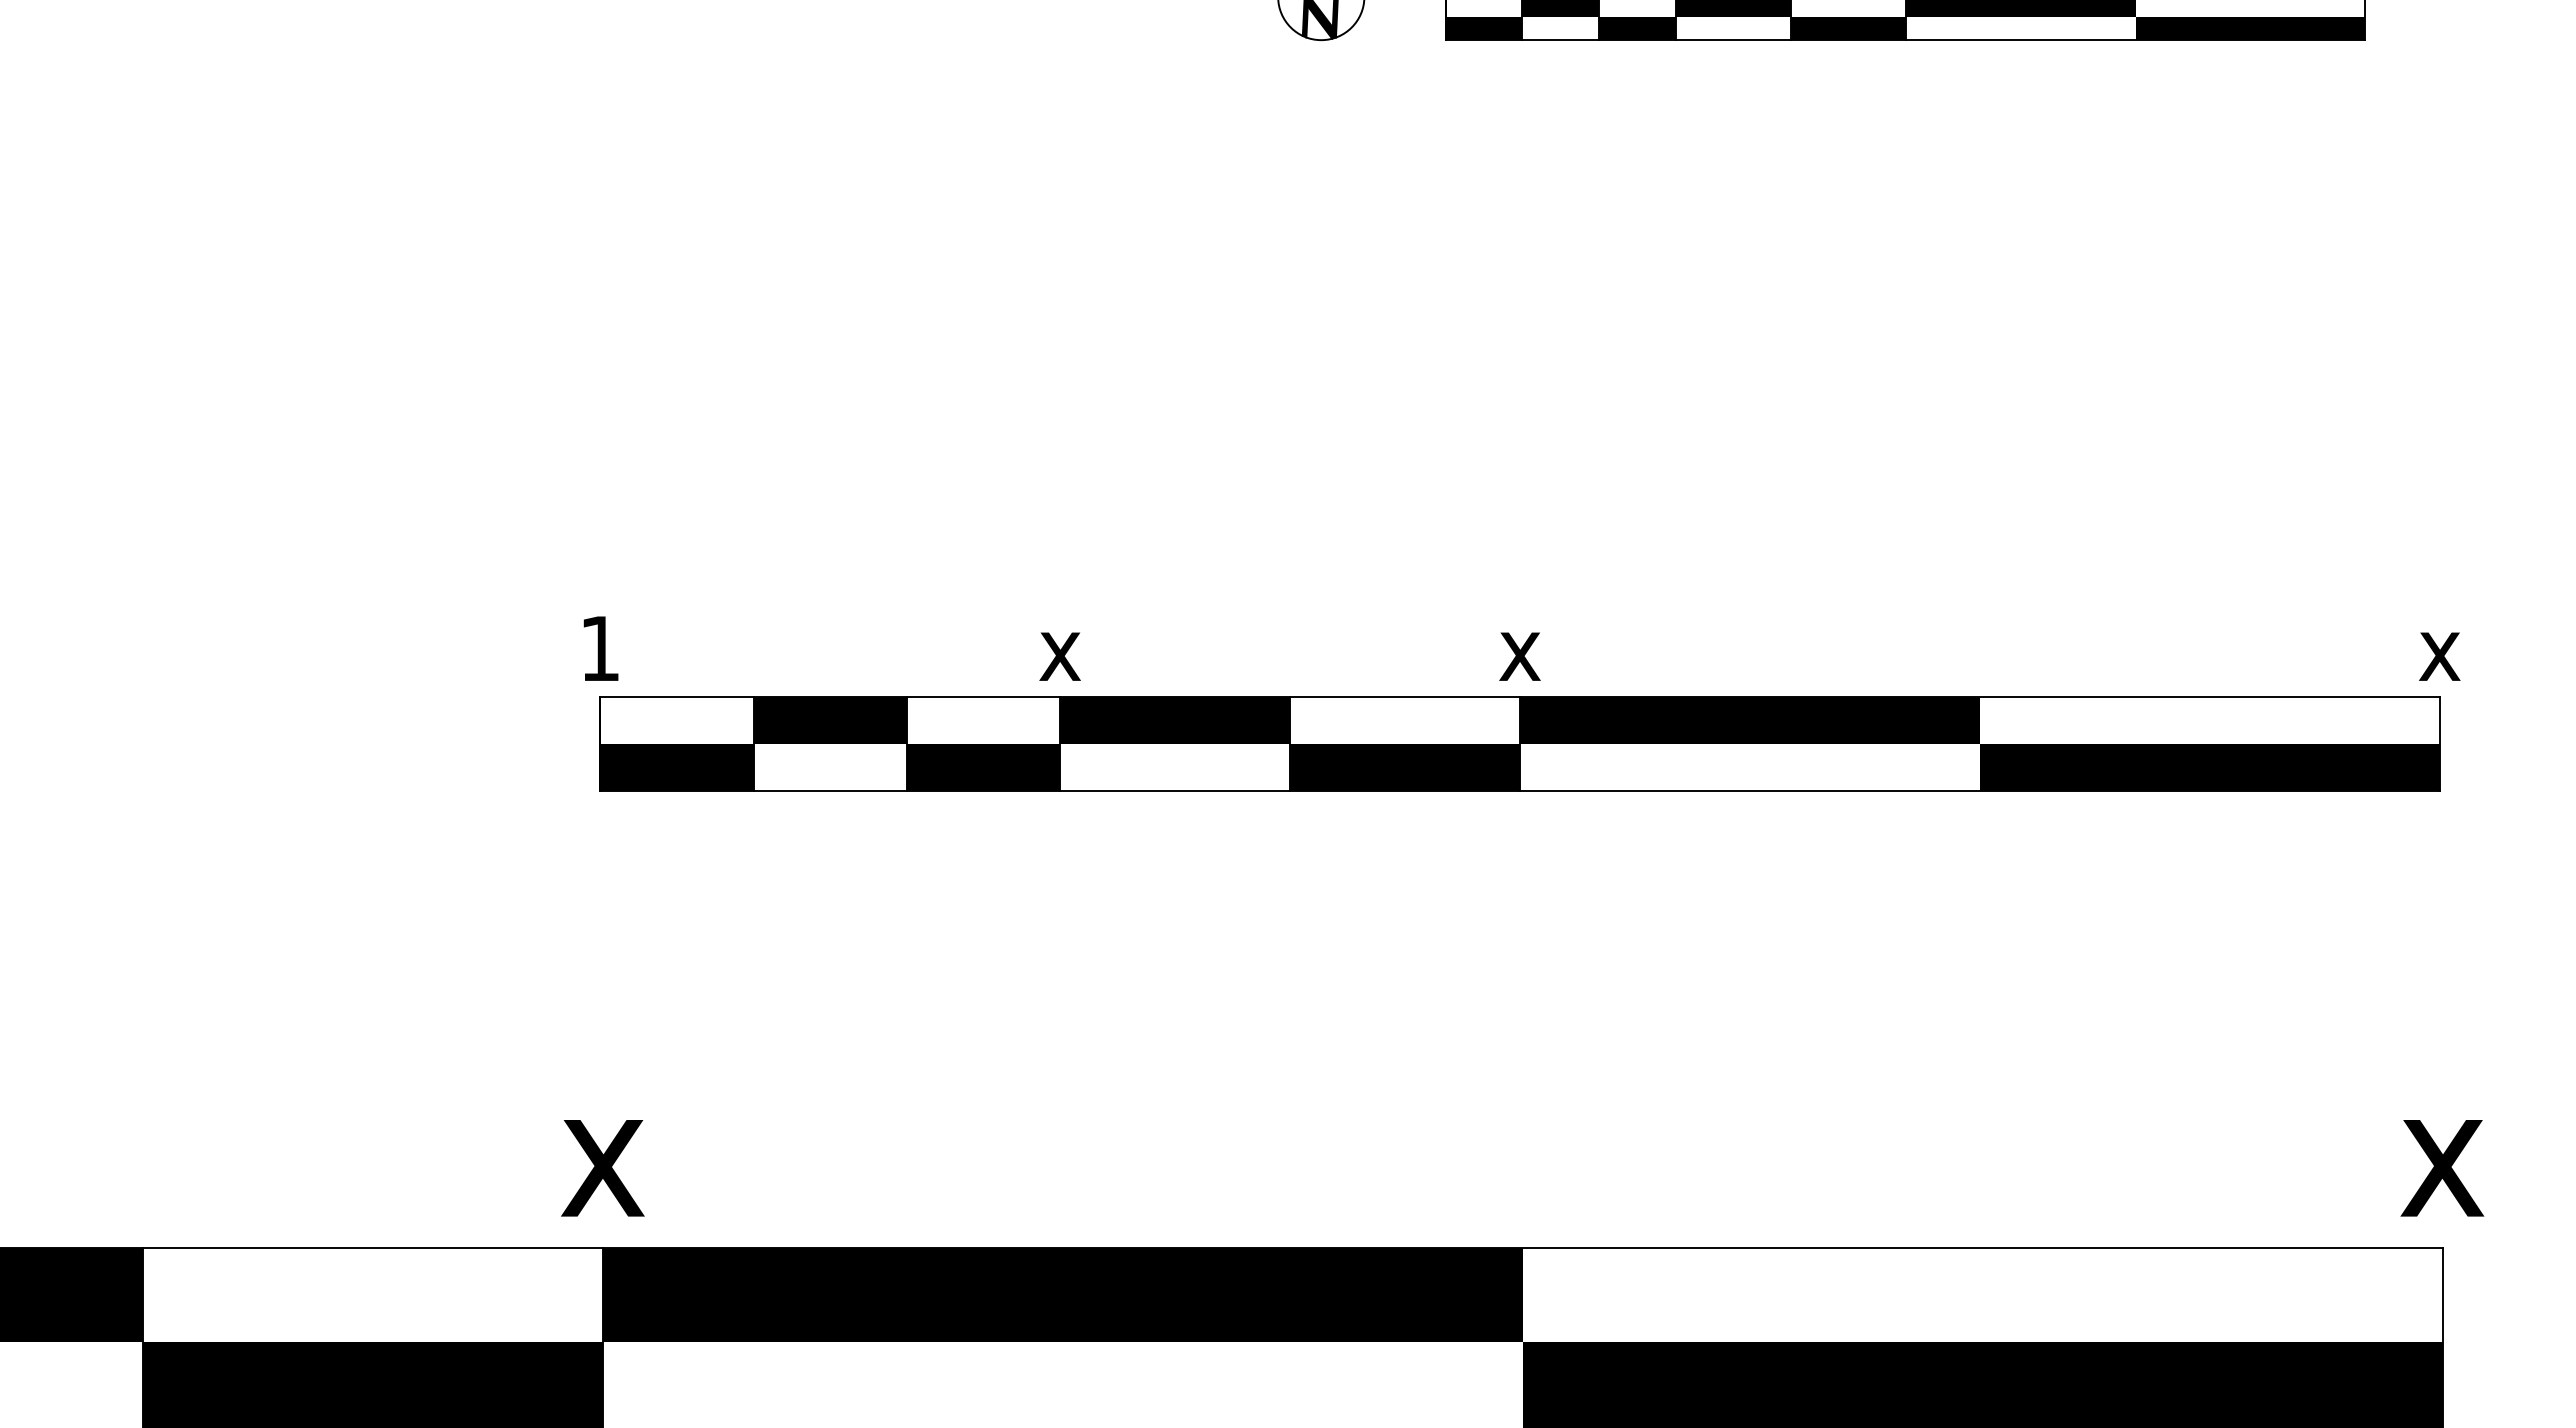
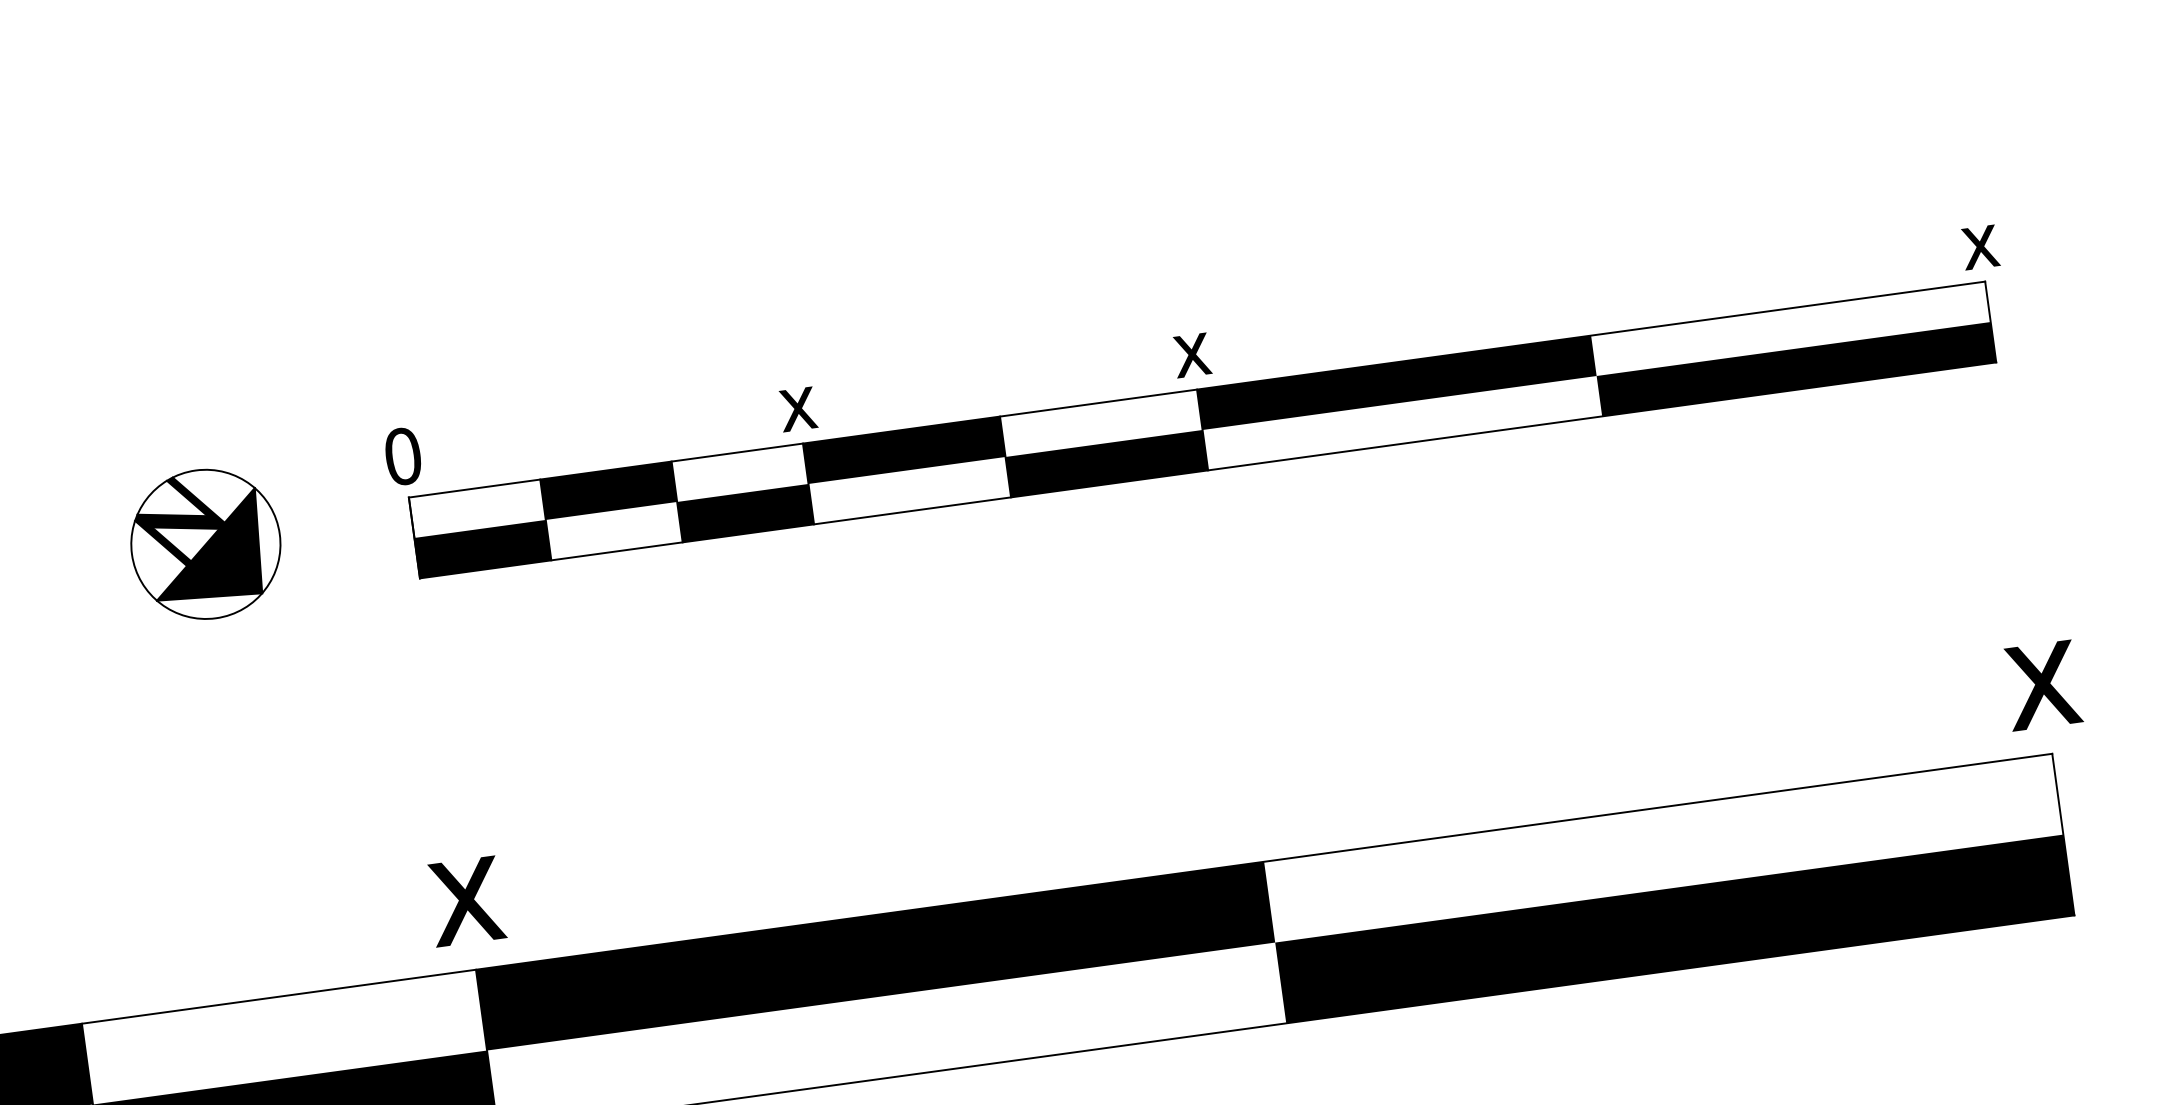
text: (600, 648) -> (403, 456), 1 -> 0
part: (360, 718) -> (205, 544), added

